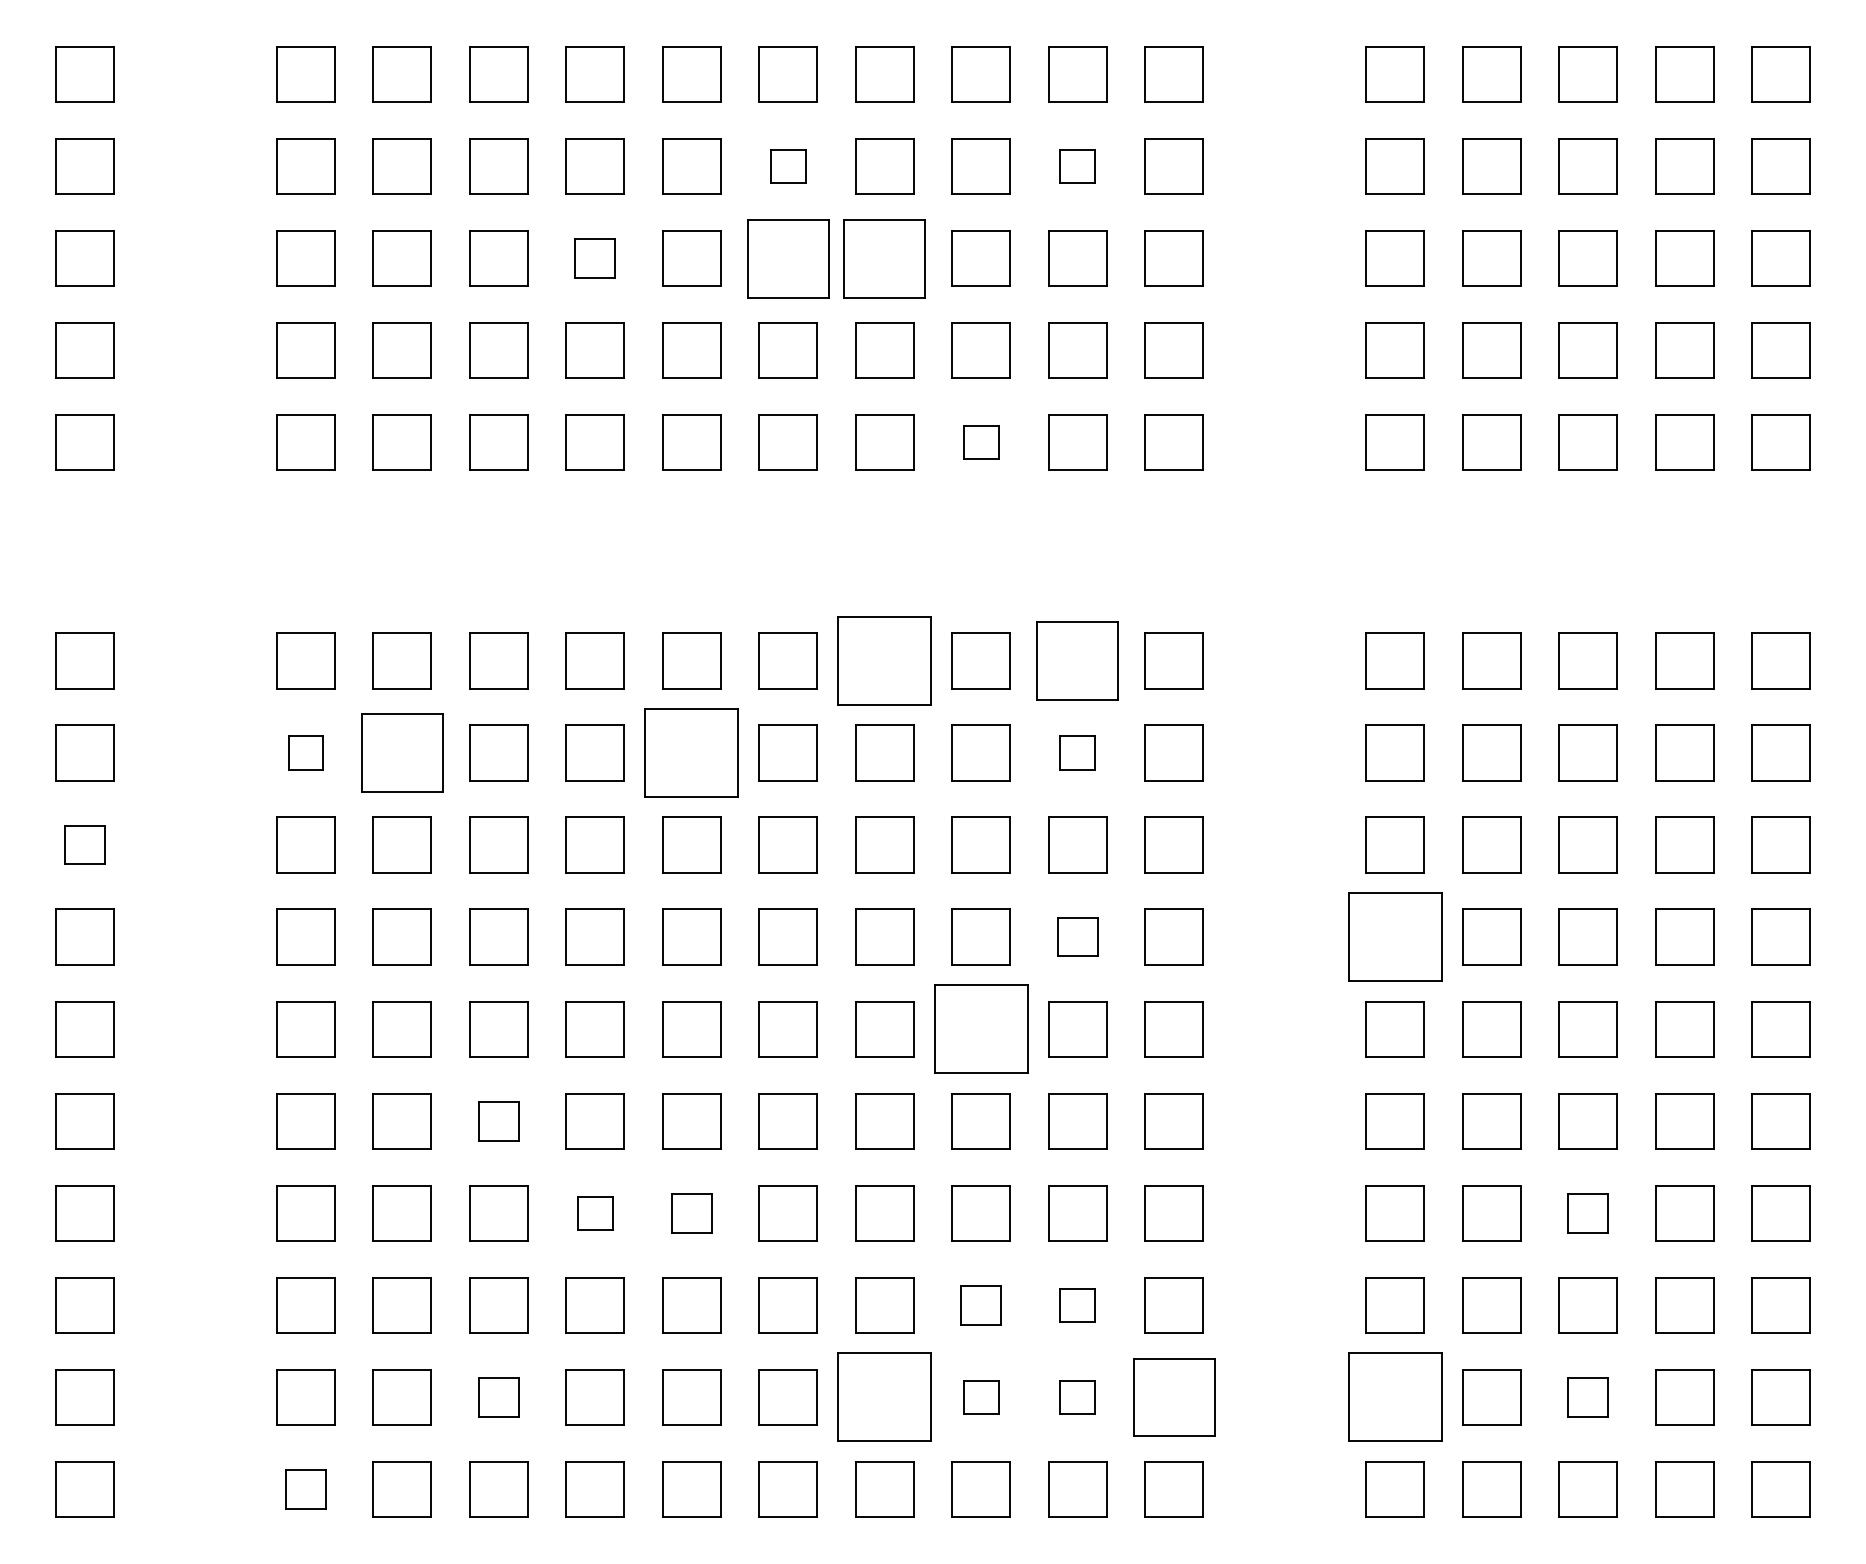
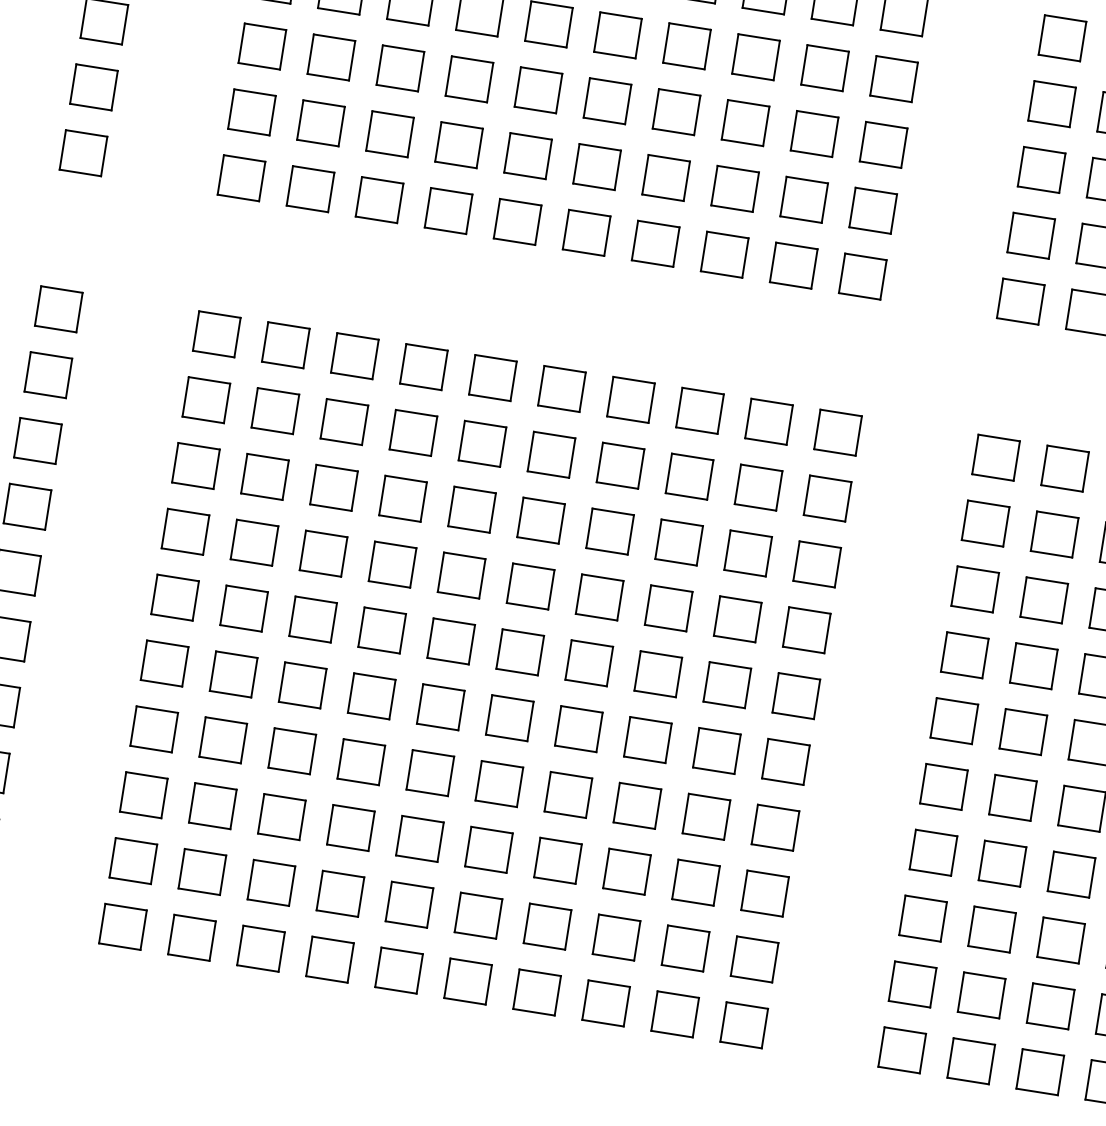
part: (787, 166) -> (617, 35), size x1.67
part: (1077, 166) -> (824, 68), size x1.67
part: (594, 258) -> (468, 79), size x1.43
part: (787, 258) -> (607, 100), size x0.71
part: (884, 258) -> (676, 111), size x0.71
part: (980, 442) -> (724, 254), size x1.67
part: (884, 660) -> (630, 399), size x0.62
part: (1077, 660) -> (768, 421), size x0.71
part: (305, 752) -> (206, 399), size x1.67
part: (401, 752) -> (274, 410), size x0.71
part: (691, 752) -> (482, 443), size x0.62
part: (1077, 752) -> (758, 487), size x1.67
part: (84, 844) -> (37, 440), size x1.43
part: (1077, 936) -> (737, 618), size x1.43
part: (1394, 936) -> (964, 654), size x0.62
part: (980, 1029) -> (657, 674), size x0.62
part: (498, 1121) -> (302, 685), size x1.43
part: (594, 1213) -> (360, 762), size x1.67
part: (691, 1213) -> (430, 773), size x1.43
part: (1587, 1213) -> (1071, 874), size x1.43
part: (980, 1305) -> (626, 871), size x1.43
part: (1077, 1305) -> (695, 882), size x1.67
part: (498, 1397) -> (271, 883), size x1.43
part: (884, 1397) -> (547, 926), size x0.62
part: (980, 1397) -> (616, 937), size x1.67
part: (1077, 1397) -> (685, 948), size x1.67
part: (1173, 1397) -> (754, 959), size x0.71
part: (1394, 1397) -> (912, 984), size x0.62
part: (1587, 1397) -> (1050, 1006), size x1.43
part: (305, 1489) -> (122, 926), size x1.43

